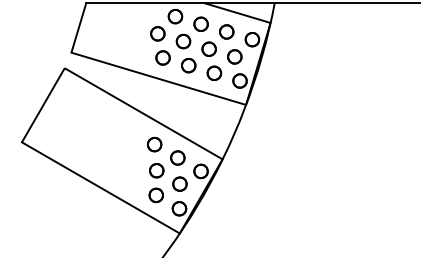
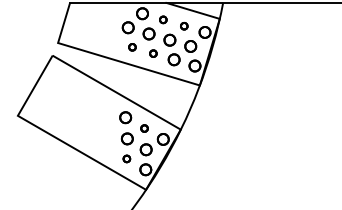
part: (200, 23) -> (162, 19), size x0.6
part: (226, 31) -> (183, 25), size x0.6
part: (162, 57) -> (132, 46), size x0.6
part: (188, 65) -> (153, 53), size x0.6
part: (177, 157) -> (144, 128), size x0.6
part: (155, 195) -> (126, 158), size x0.6

